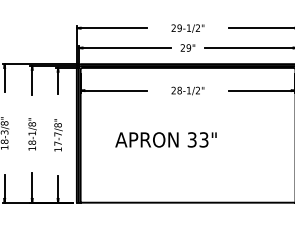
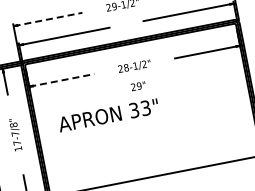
line: (112, 28) -> (48, 19), solid -> dashed
text: (187, 47) -> (137, 85), moved
line: (114, 90) -> (62, 80), solid -> dashed
text: (165, 139) -> (107, 115), moved

